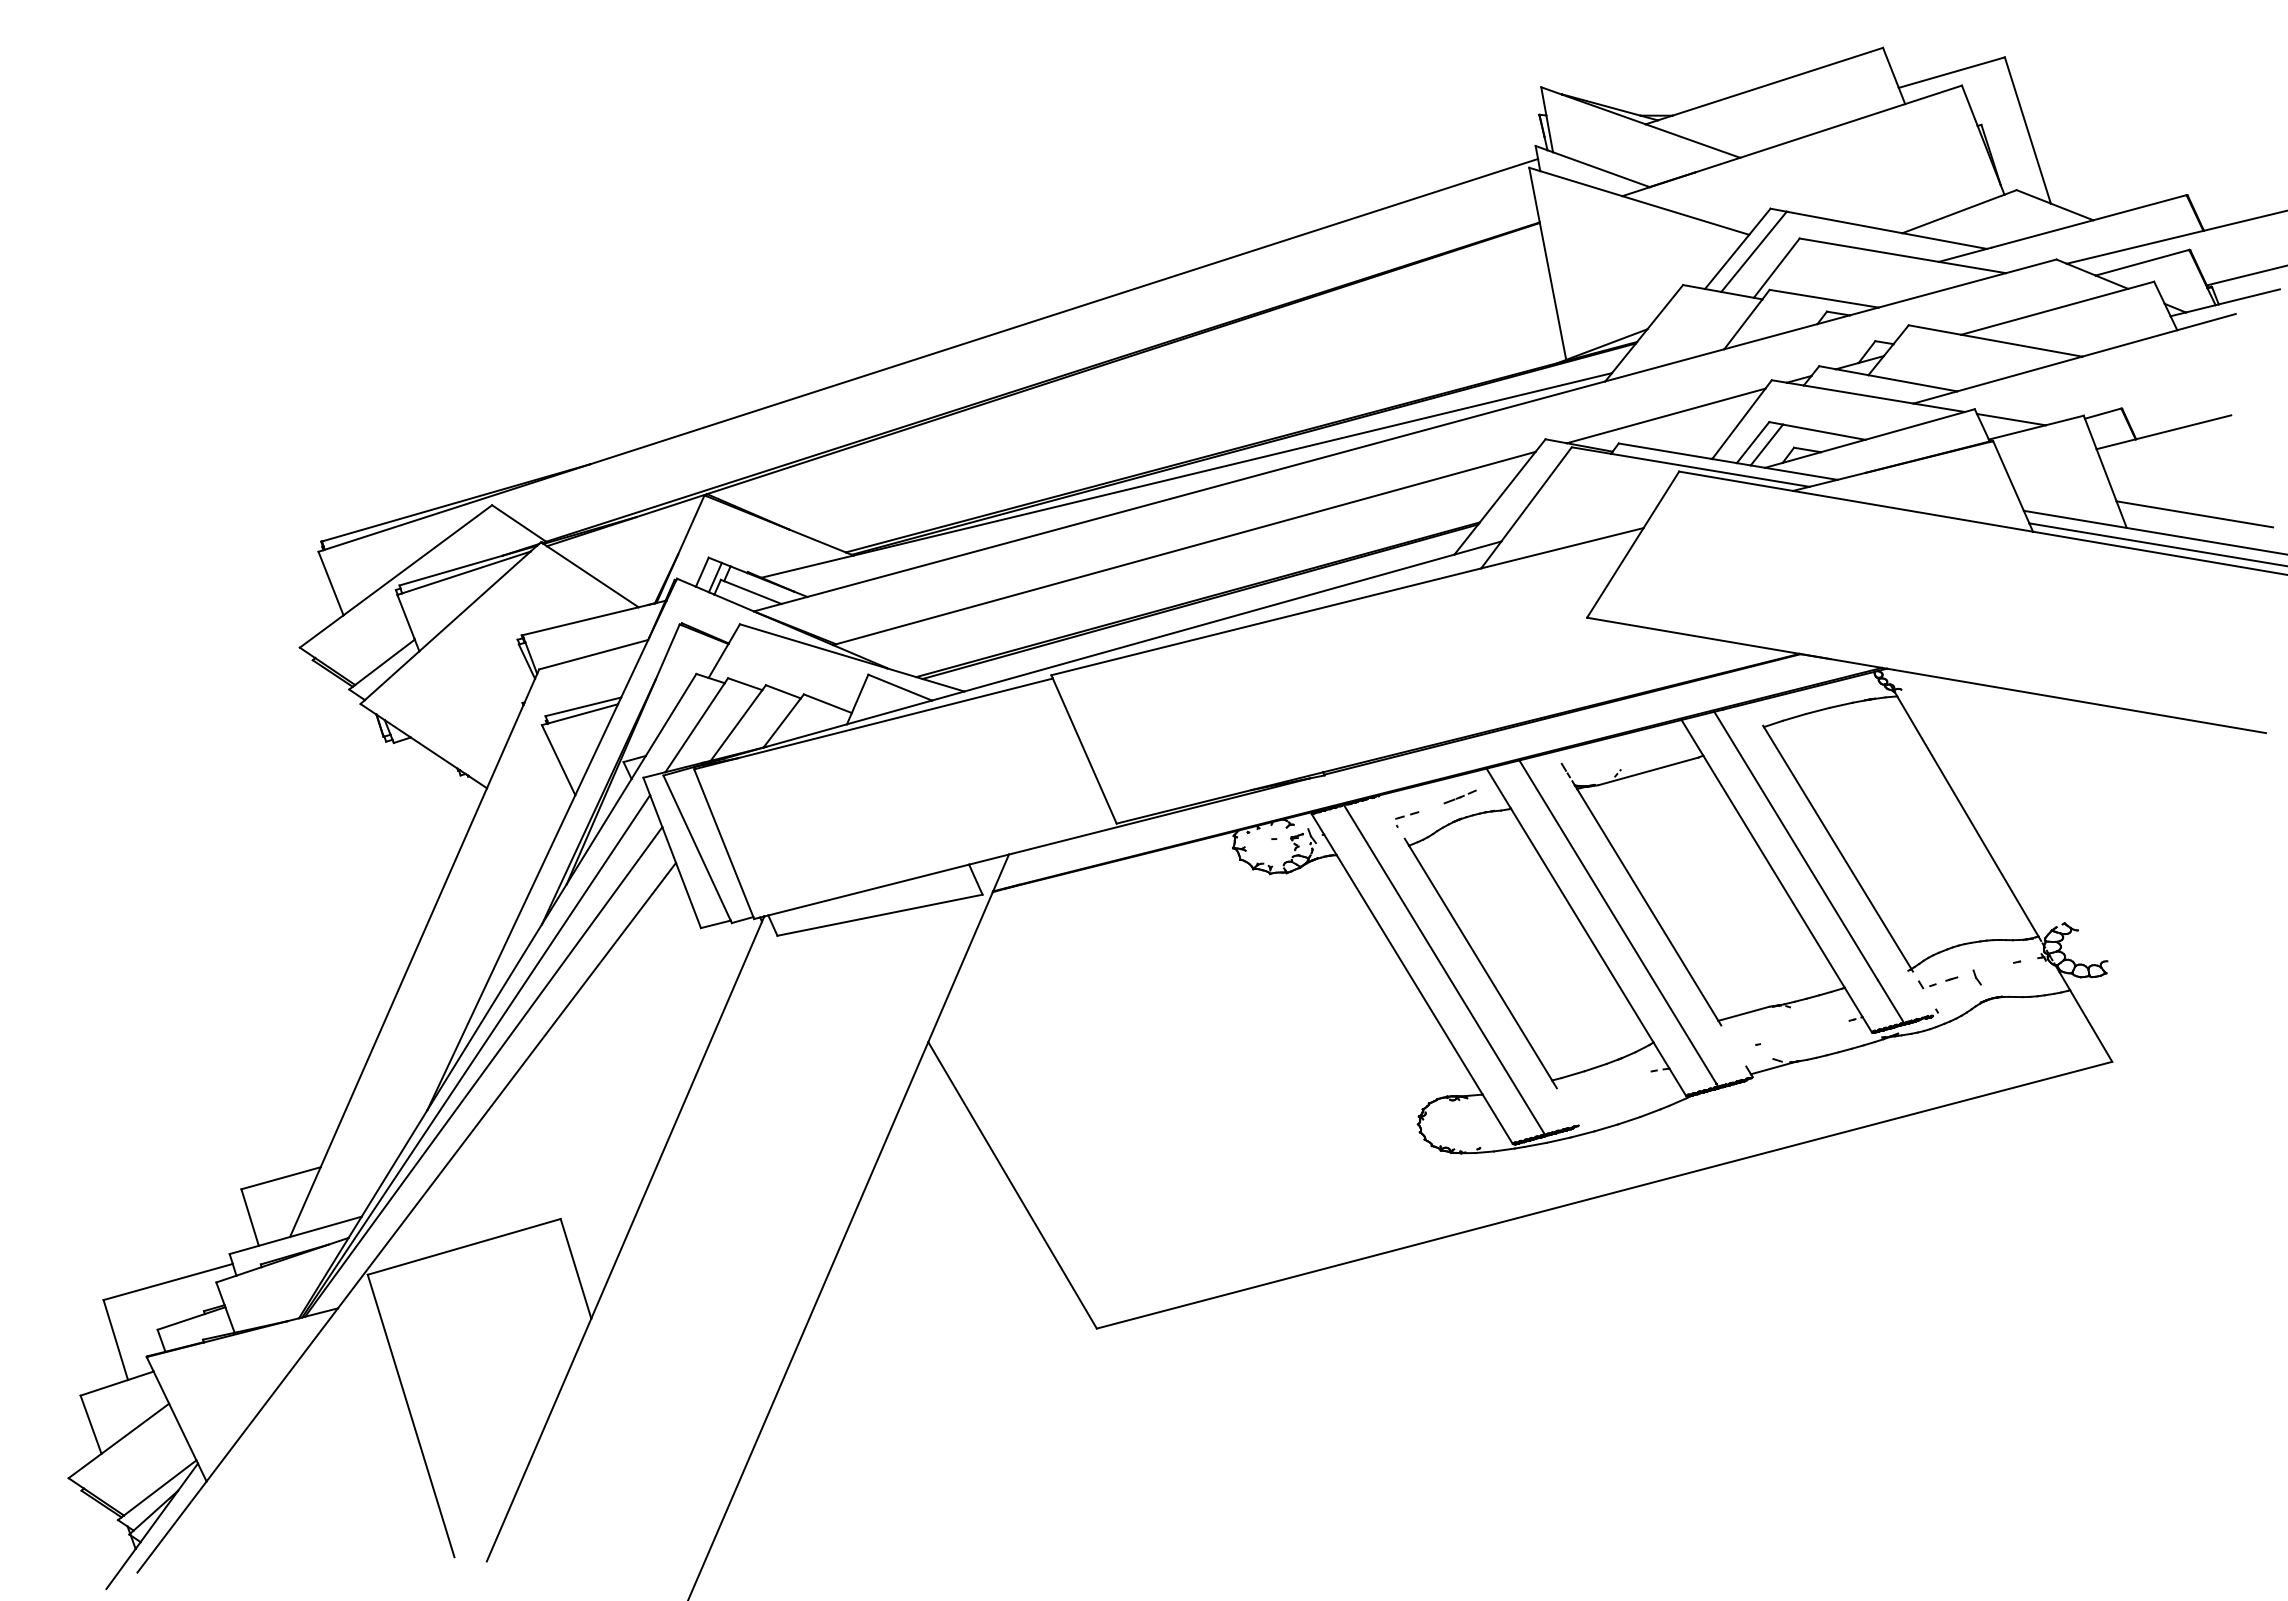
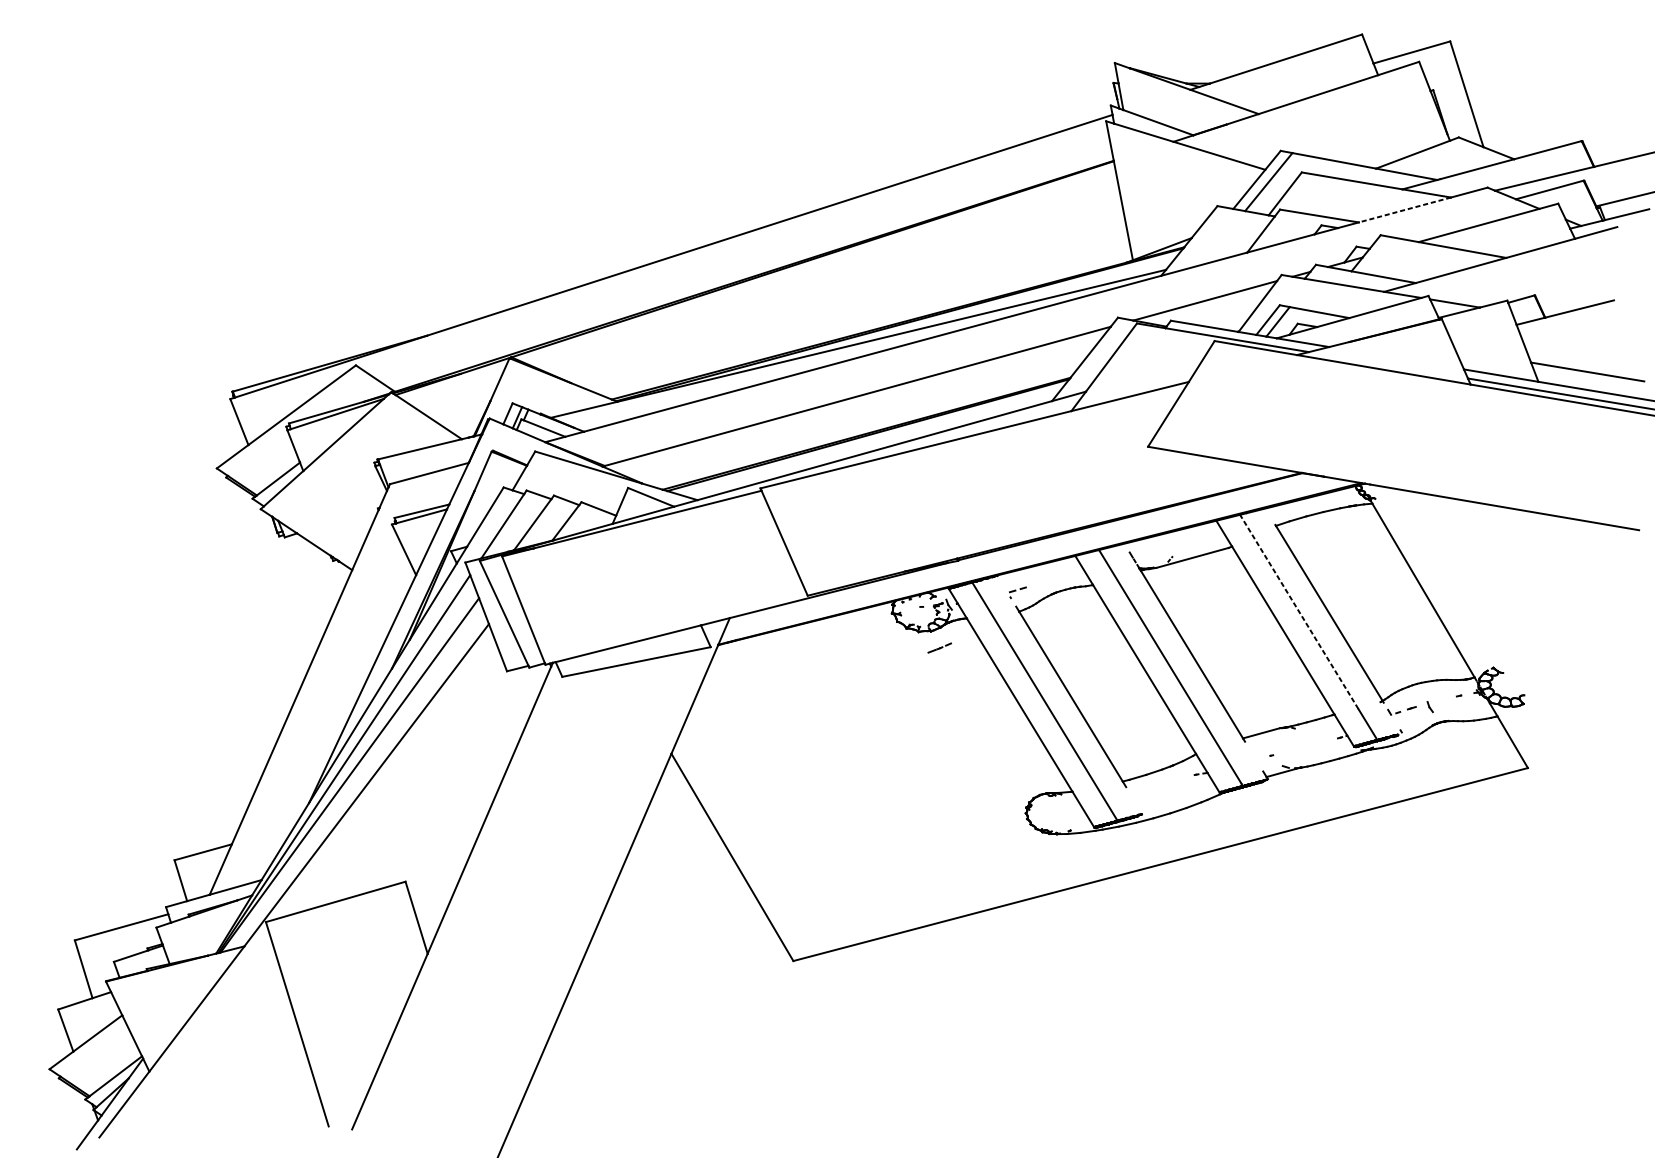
line: (1941, 290) -> (1404, 210), solid -> dashed
line: (1459, 796) -> (939, 647), moved
line: (1795, 845) -> (1298, 611), solid -> dashed

